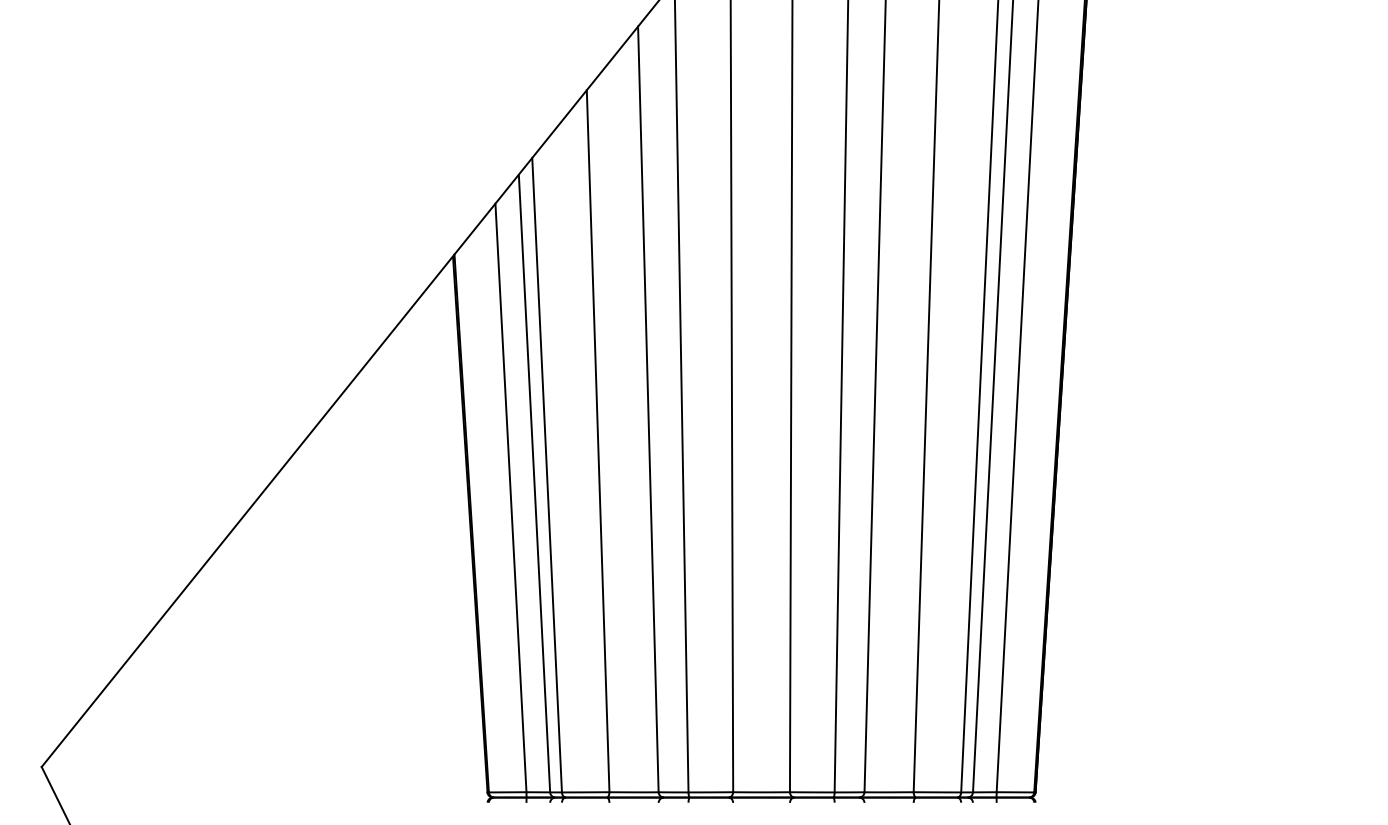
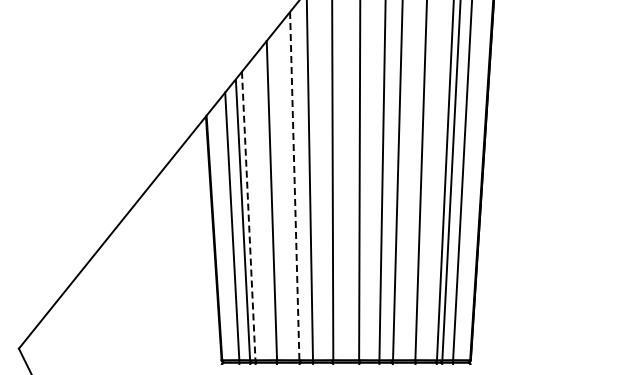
line: (647, 410) -> (294, 186), solid -> dashed
line: (546, 476) -> (248, 216), solid -> dashed

